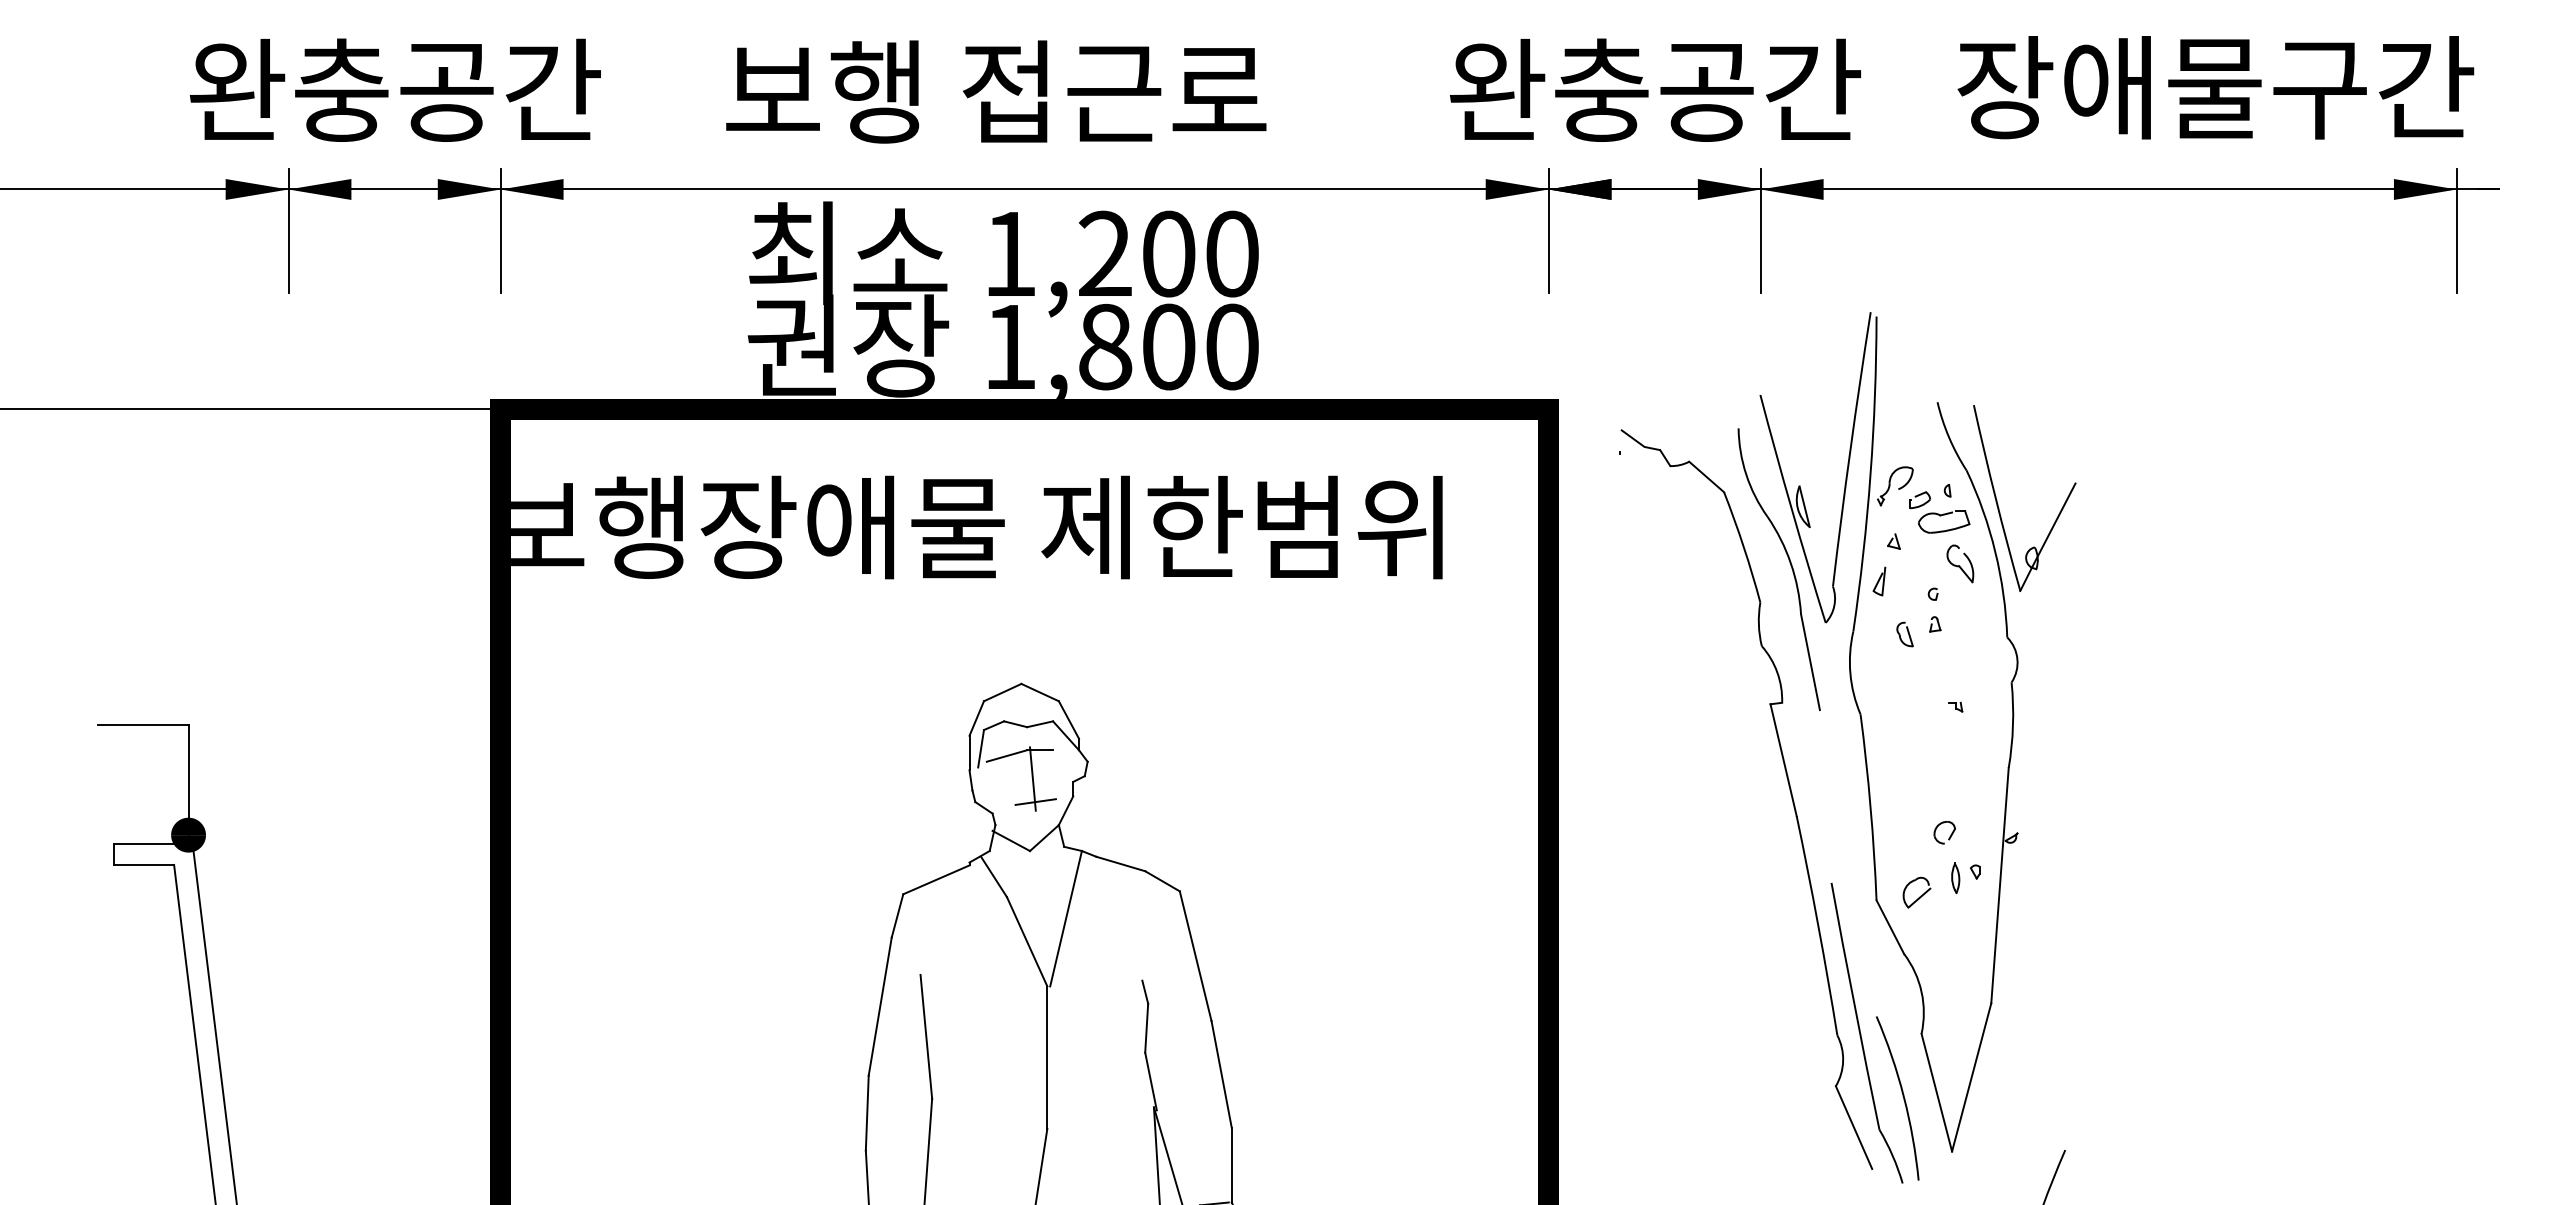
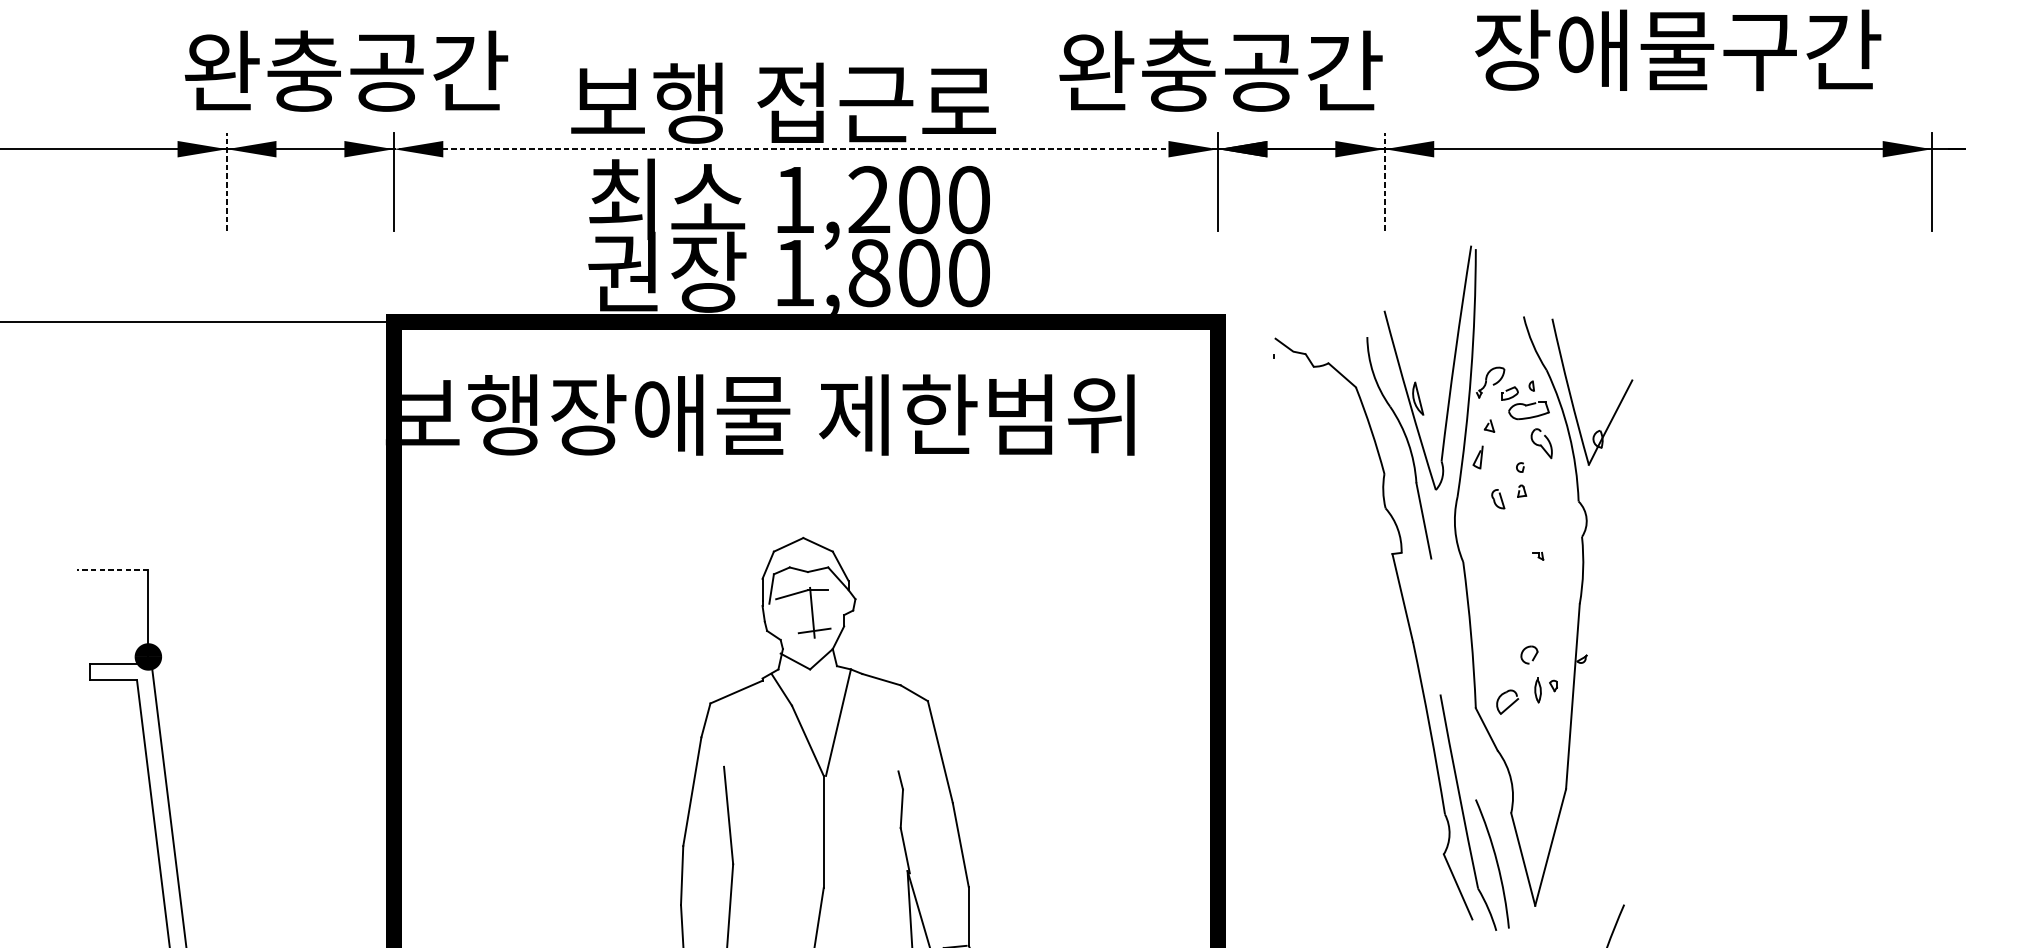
text: (2215, 87) -> (1677, 50), moved
text: (394, 89) -> (345, 70), moved
text: (1655, 89) -> (1221, 70), moved
text: (996, 91) -> (783, 102), moved
line: (1024, 189) -> (805, 149), solid -> dashed
line: (288, 230) -> (226, 181), solid -> dashed
line: (1760, 230) -> (1384, 181), solid -> dashed
line: (142, 725) -> (112, 570), solid -> dashed

